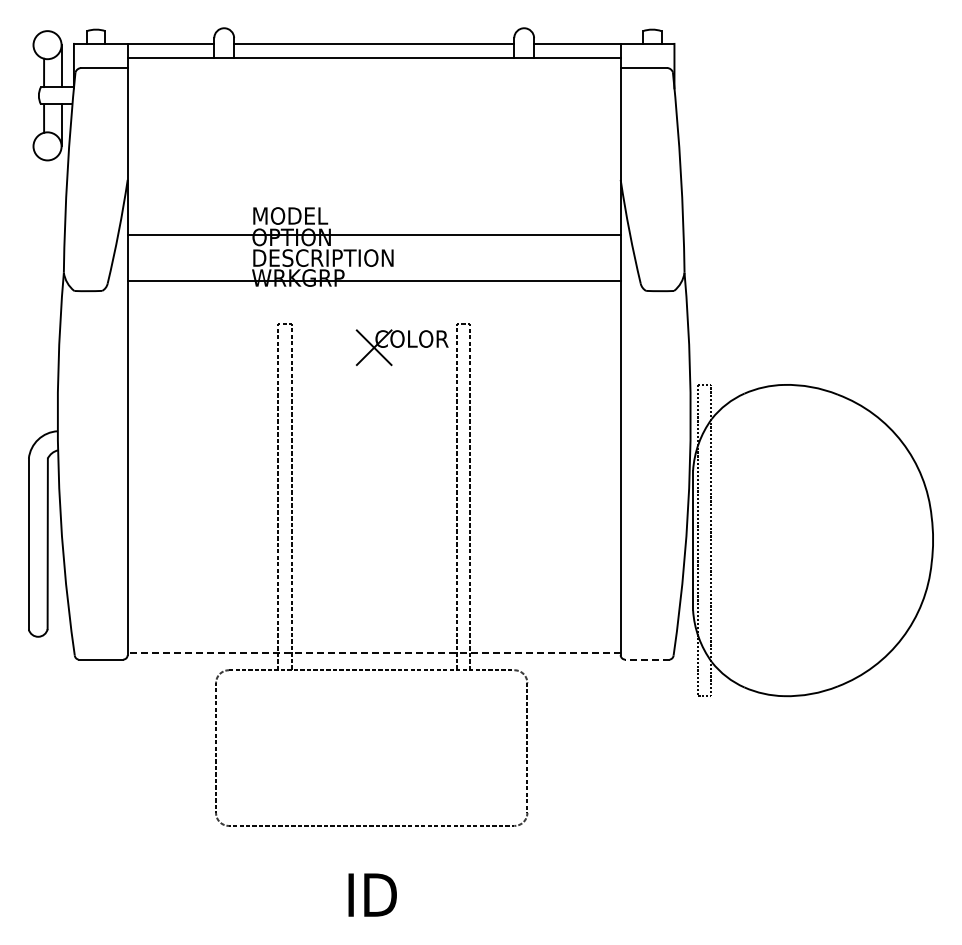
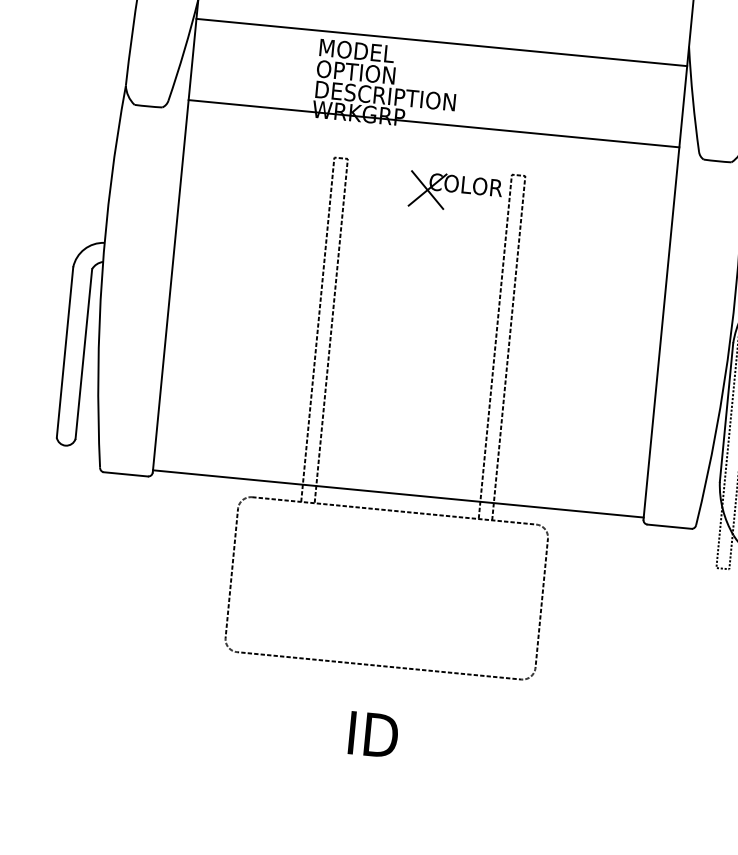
line: (373, 235) -> (441, 42), moved
line: (373, 652) -> (397, 493), dashed -> solid
line: (647, 659) -> (669, 526), dashed -> solid

